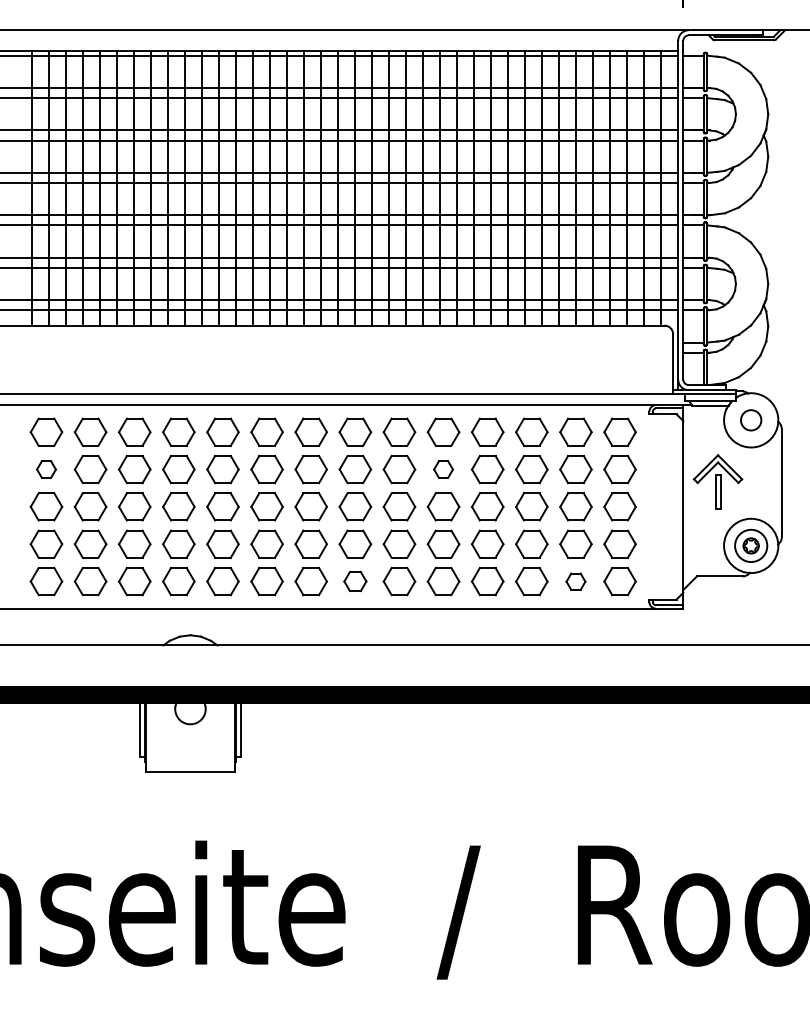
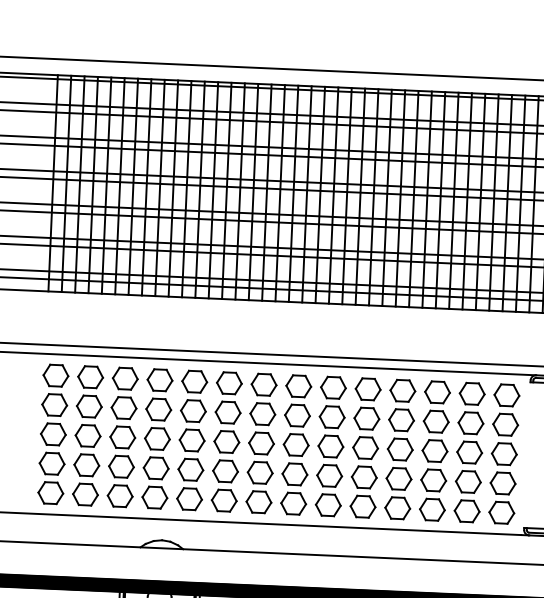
part: (46, 469) -> (54, 405), size x1.67
part: (443, 469) -> (366, 418), size x1.67
part: (355, 581) -> (293, 503), size x1.43
part: (575, 581) -> (466, 511), size x1.67

